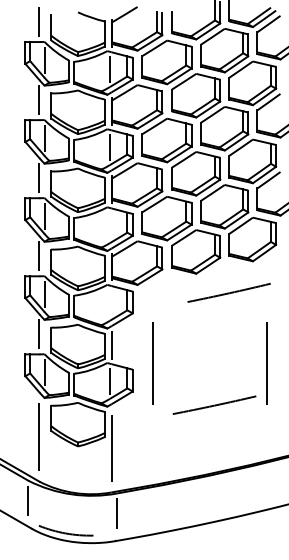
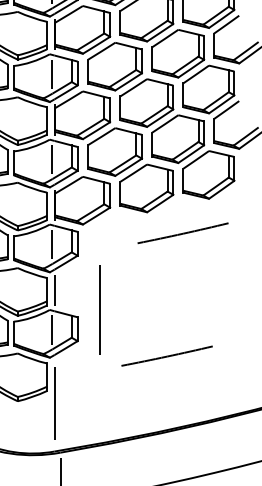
line: (109, 225) -> (52, 159), added
line: (109, 302) -> (52, 243), added
line: (266, 363) -> (223, 310), removed

